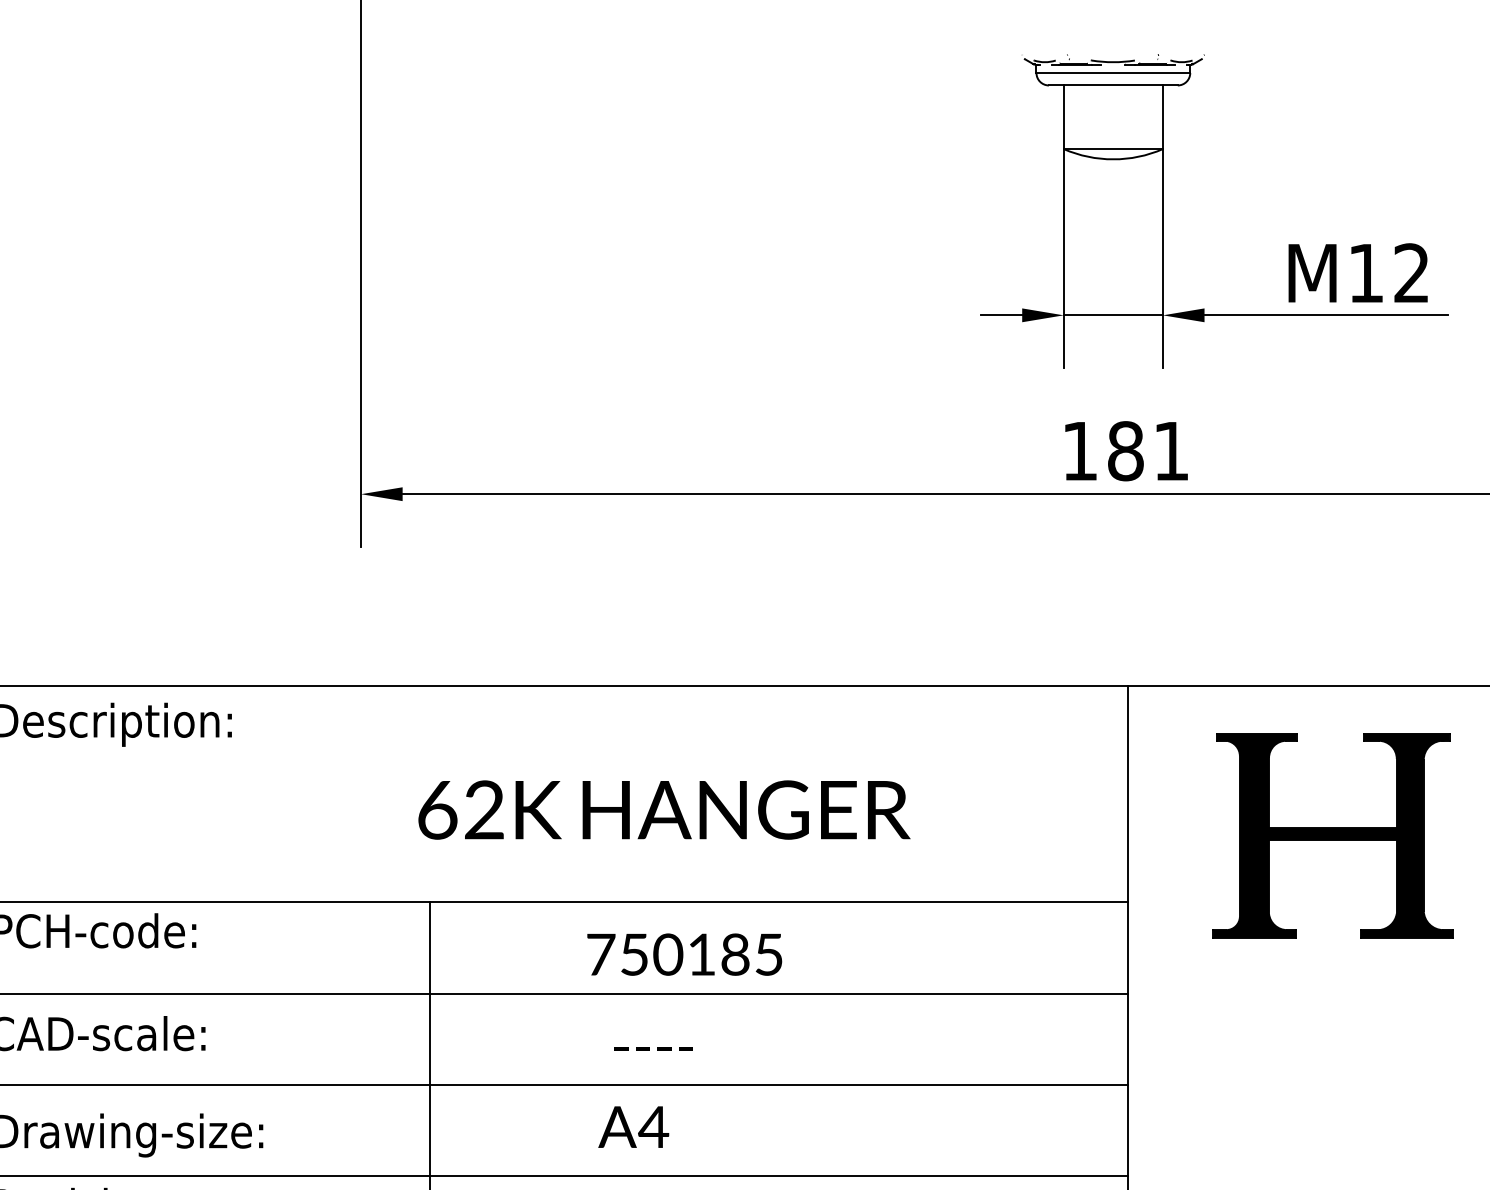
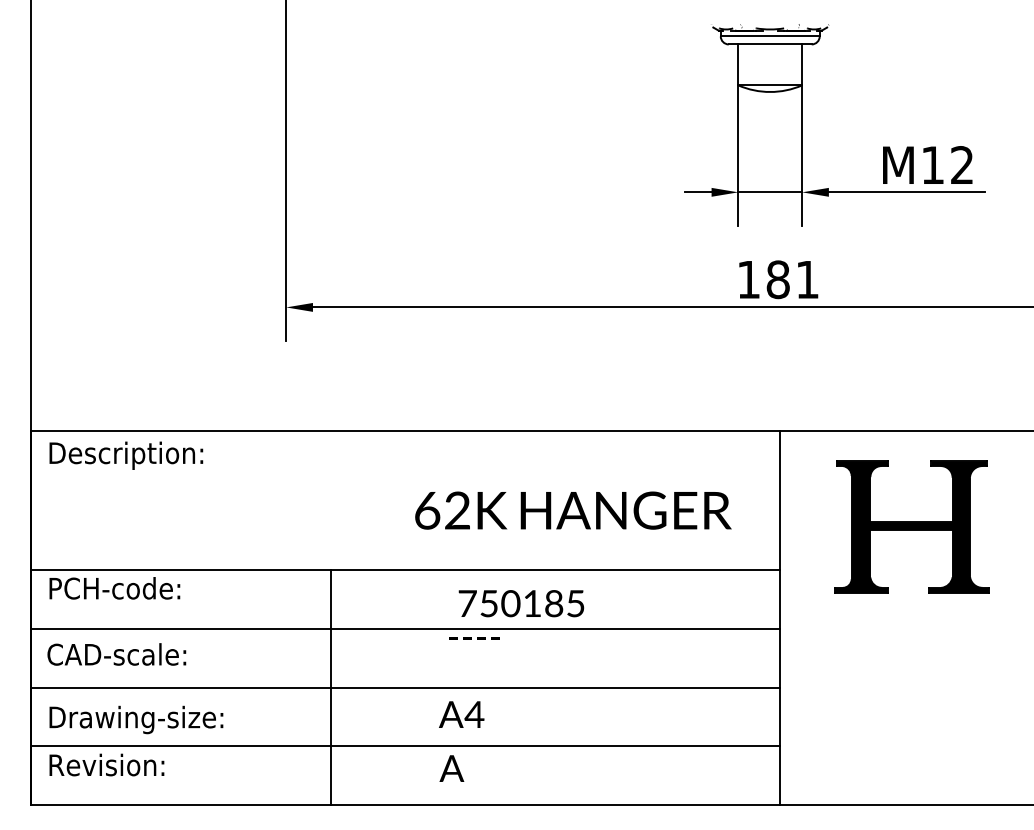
text: (664, 809) -> (573, 510), moved
text: (684, 954) -> (521, 603), moved
text: (653, 1049) -> (474, 638), moved

